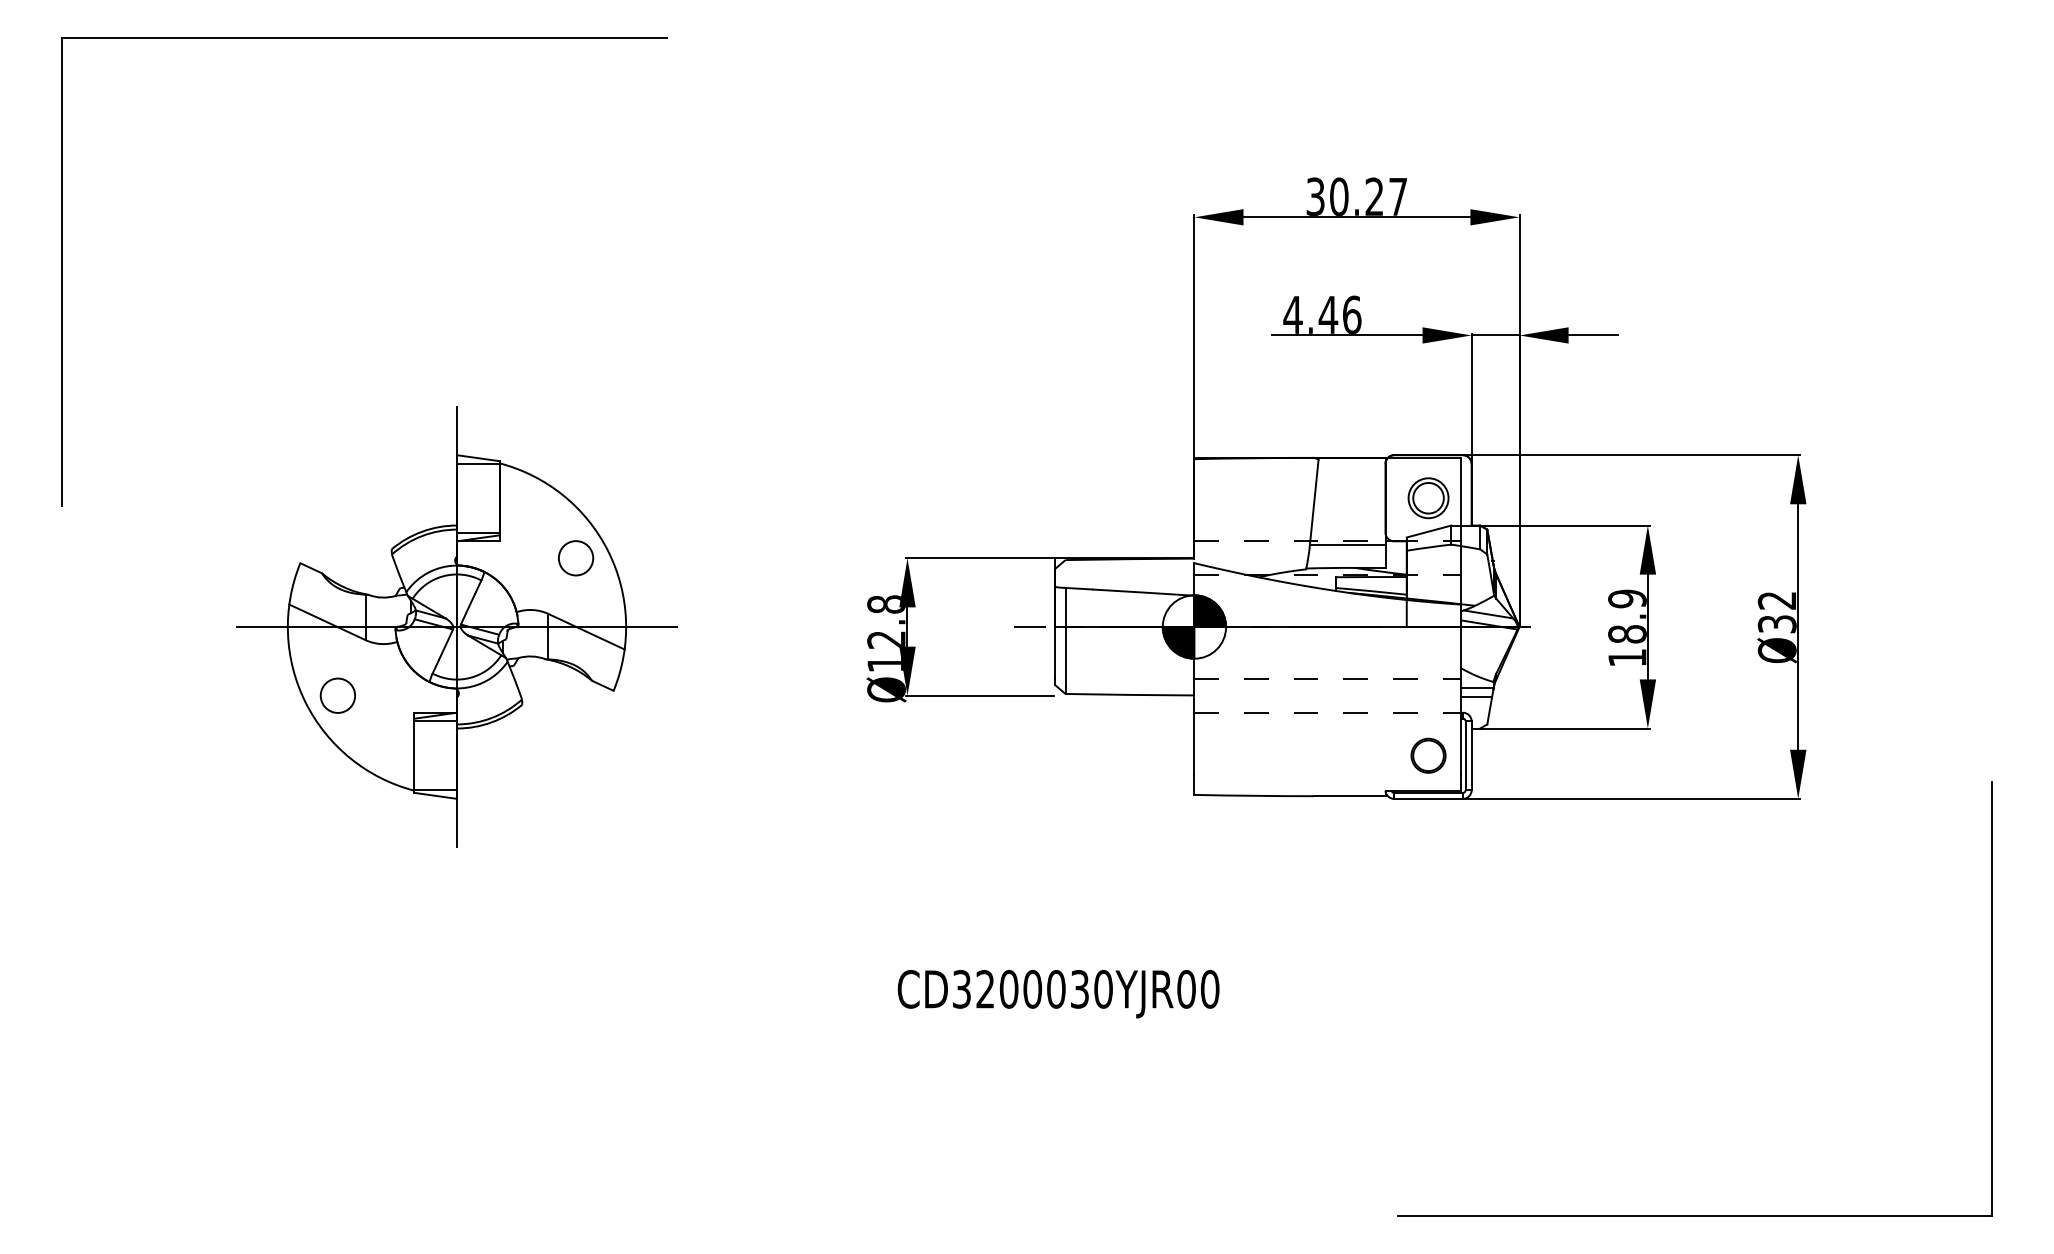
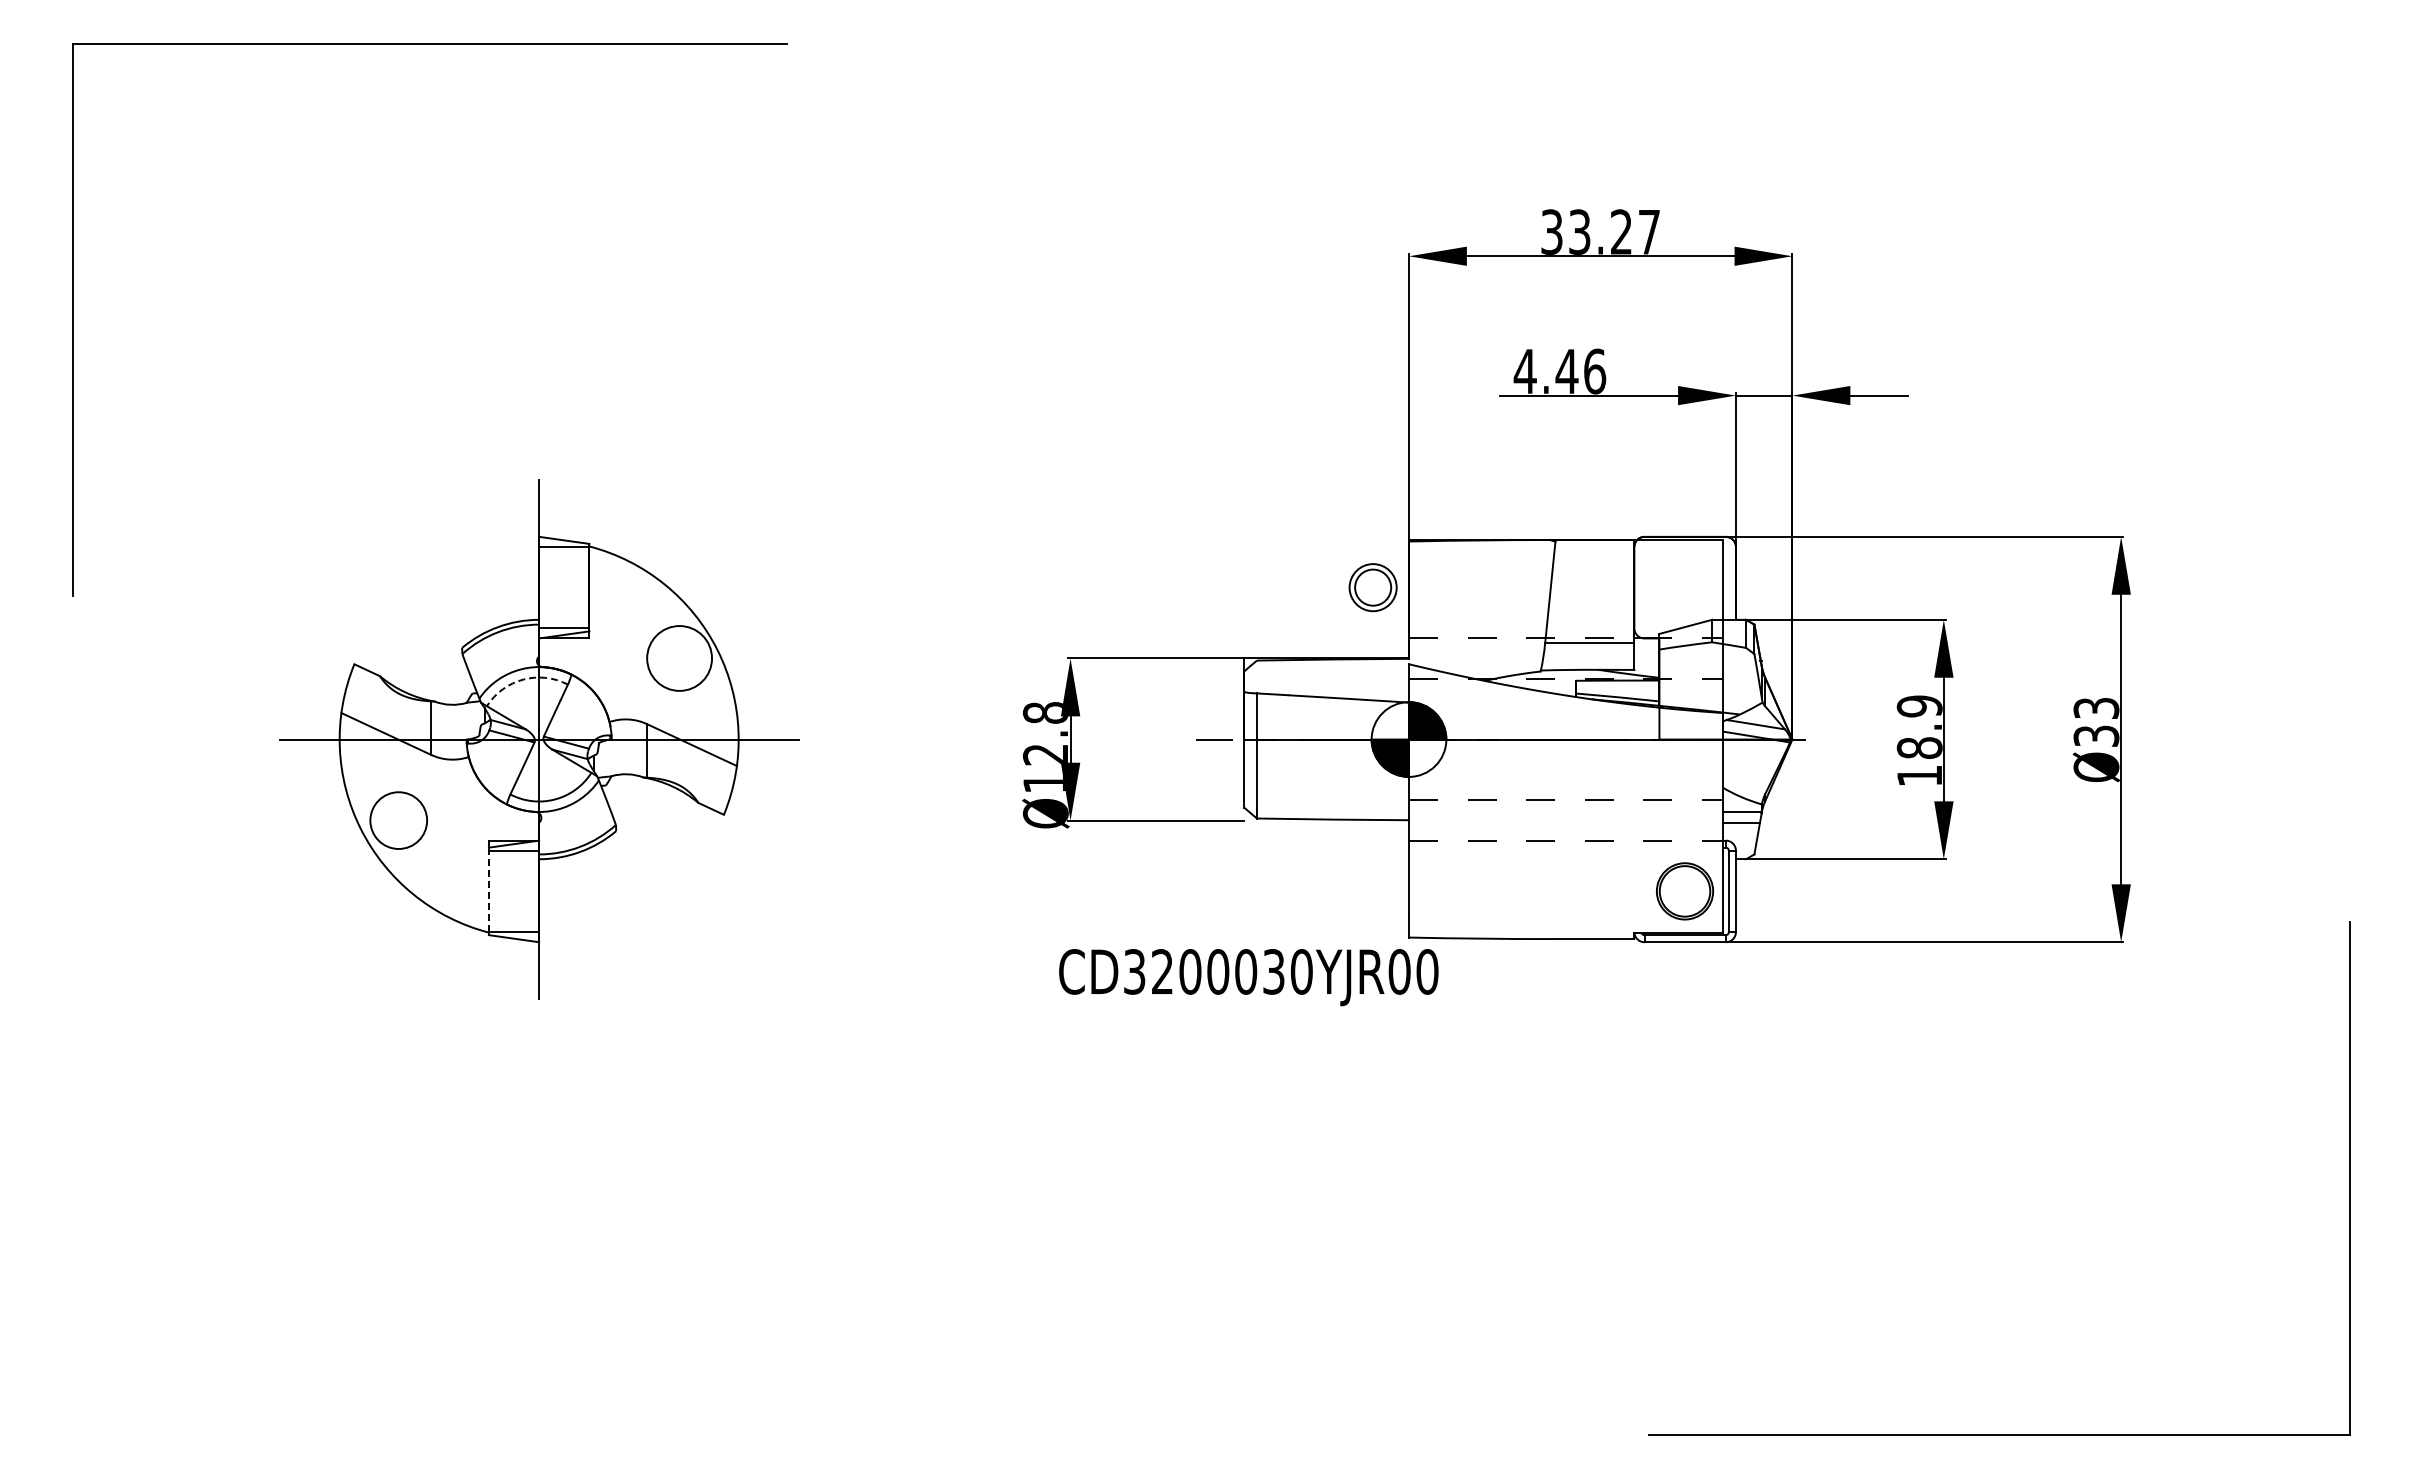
text: (1338, 196) -> (1579, 231), 30.27 -> 33.27
part: (1428, 498) -> (1372, 587), moved
circle: (575, 558) -> (679, 658), size x1.6
arc: (443, 576) -> (523, 679), solid -> dashed
text: (1777, 600) -> (2096, 708), Ø32 -> Ø33
circle: (337, 695) -> (398, 820), size x1.4
line: (414, 755) -> (488, 891), solid -> dashed
part: (1428, 755) -> (1685, 891), size x1.4
text: (1058, 994) -> (1248, 977), moved

